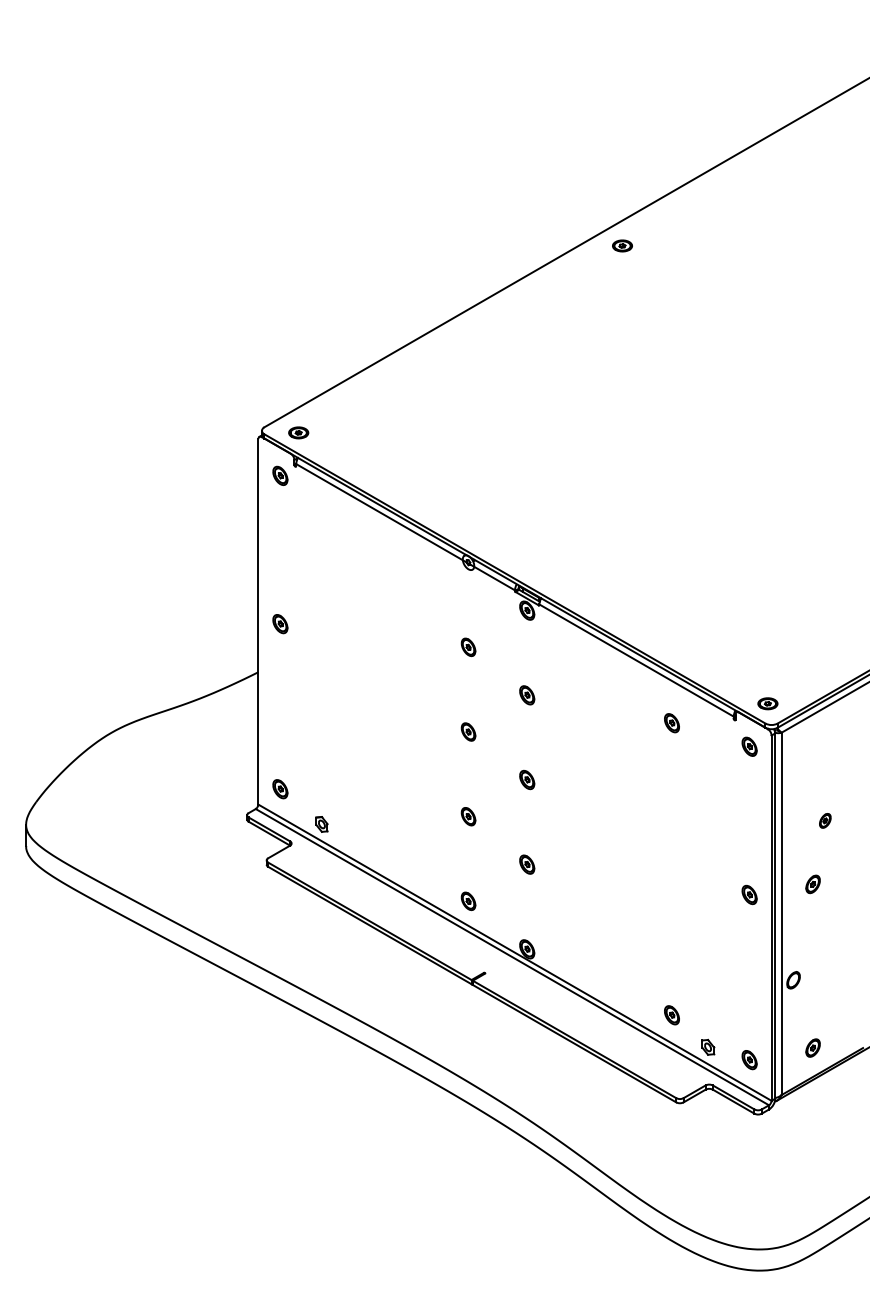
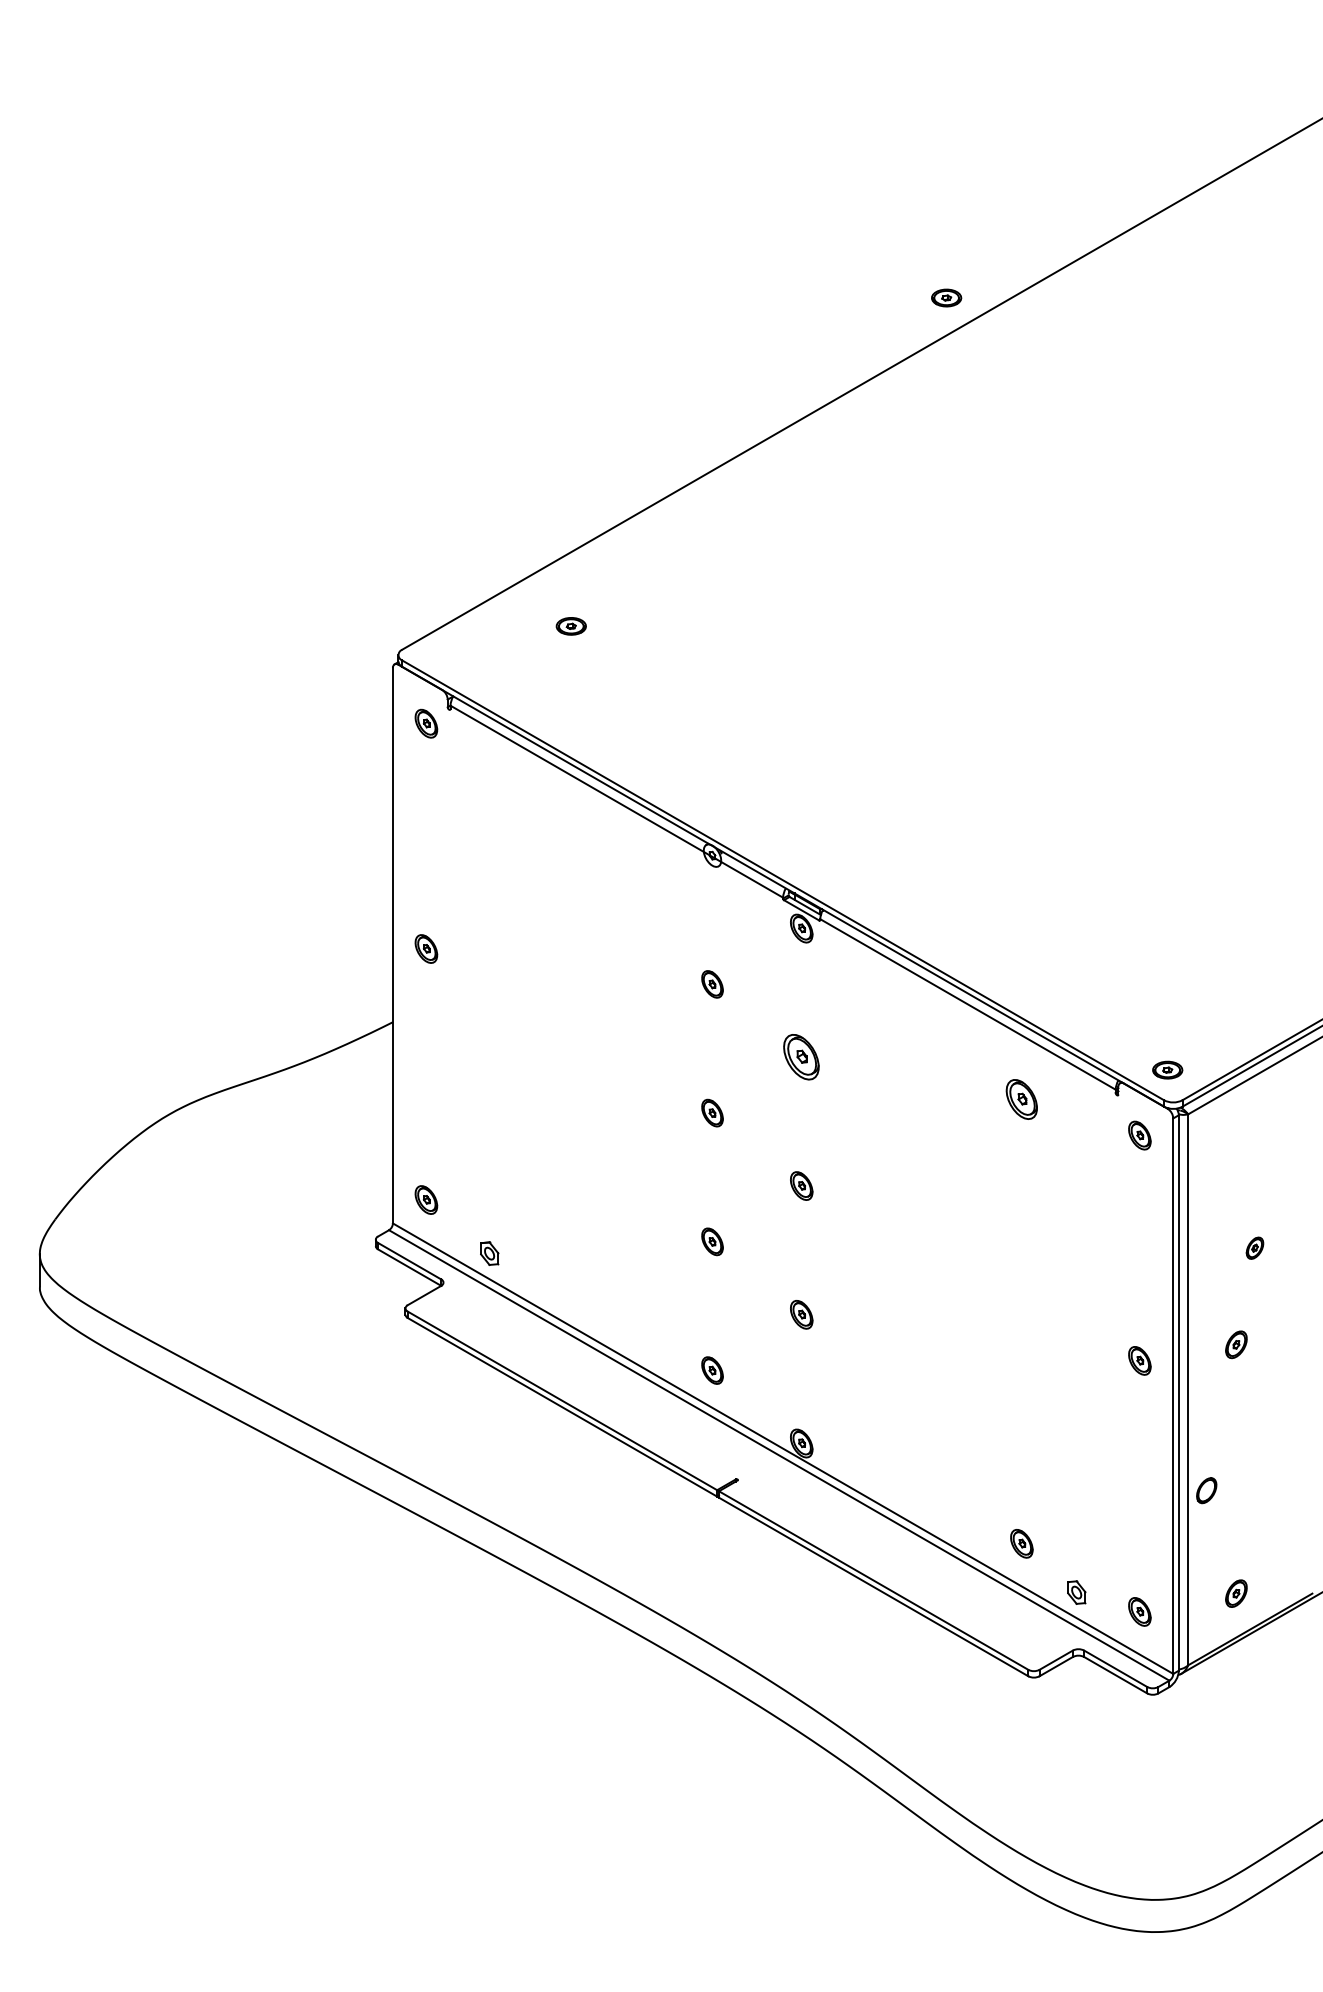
part: (622, 245) -> (946, 297), moved
part: (298, 432) -> (571, 625), moved
part: (527, 695) -> (802, 1057), size x1.6
part: (671, 723) -> (1021, 1100), size x1.4

